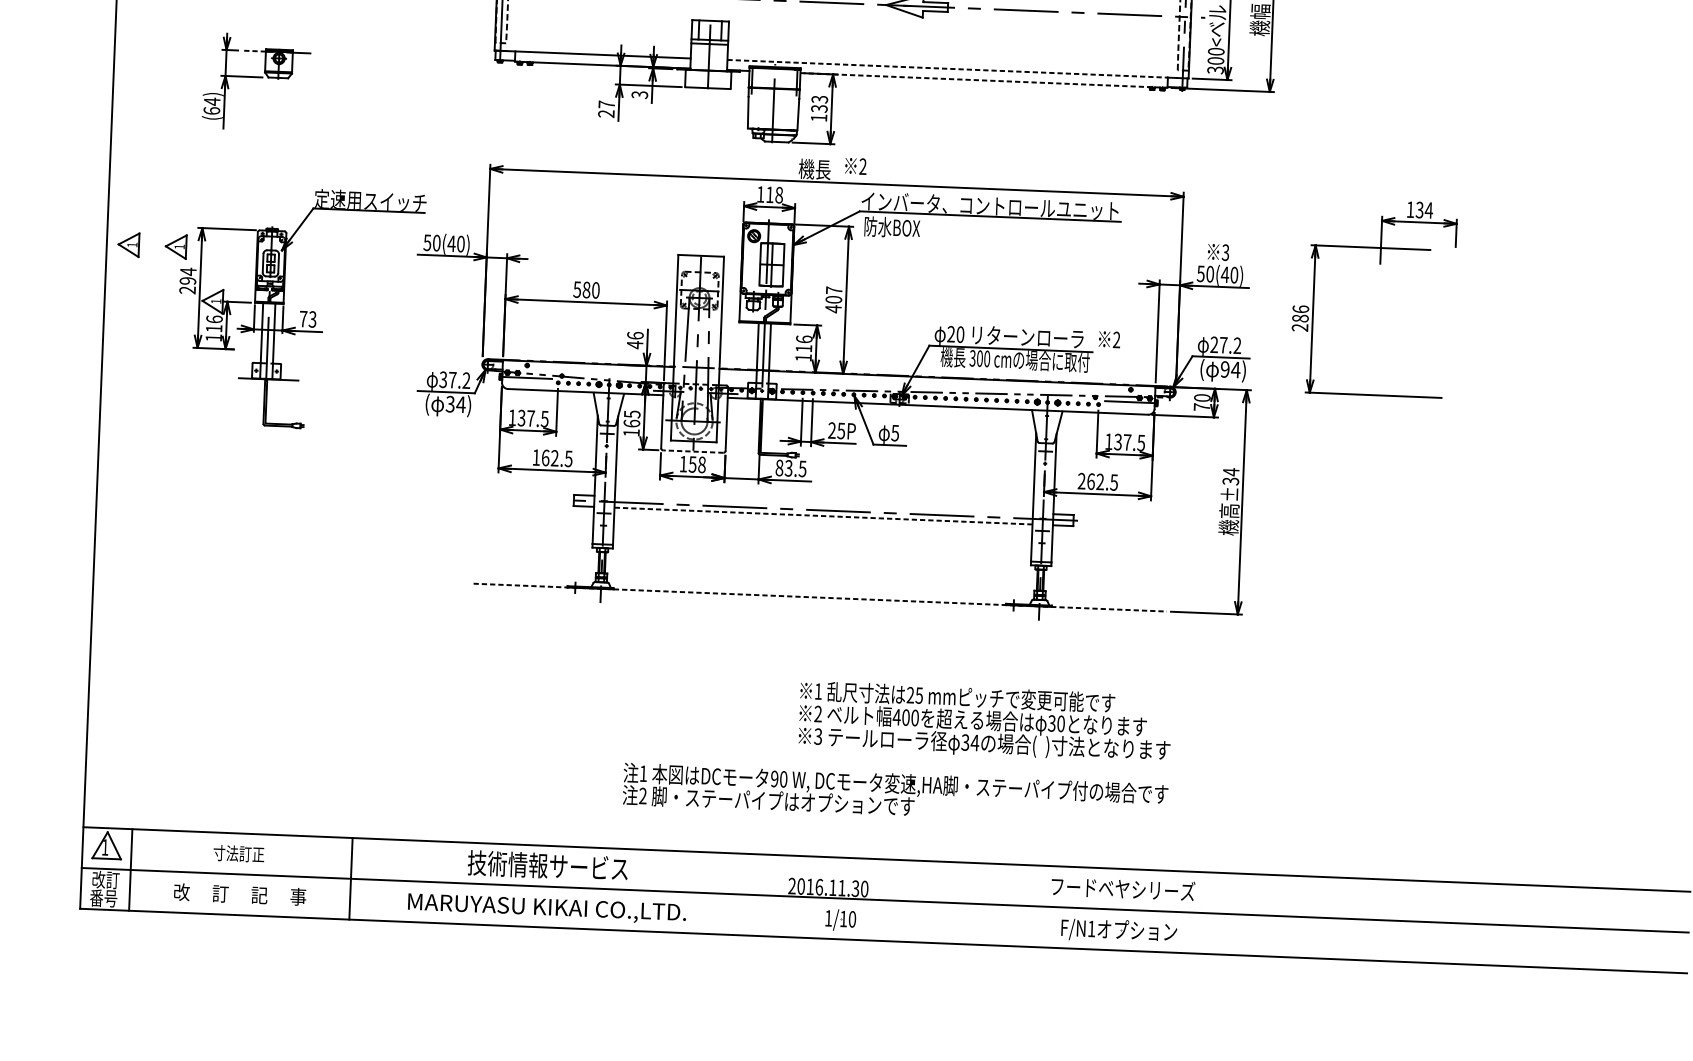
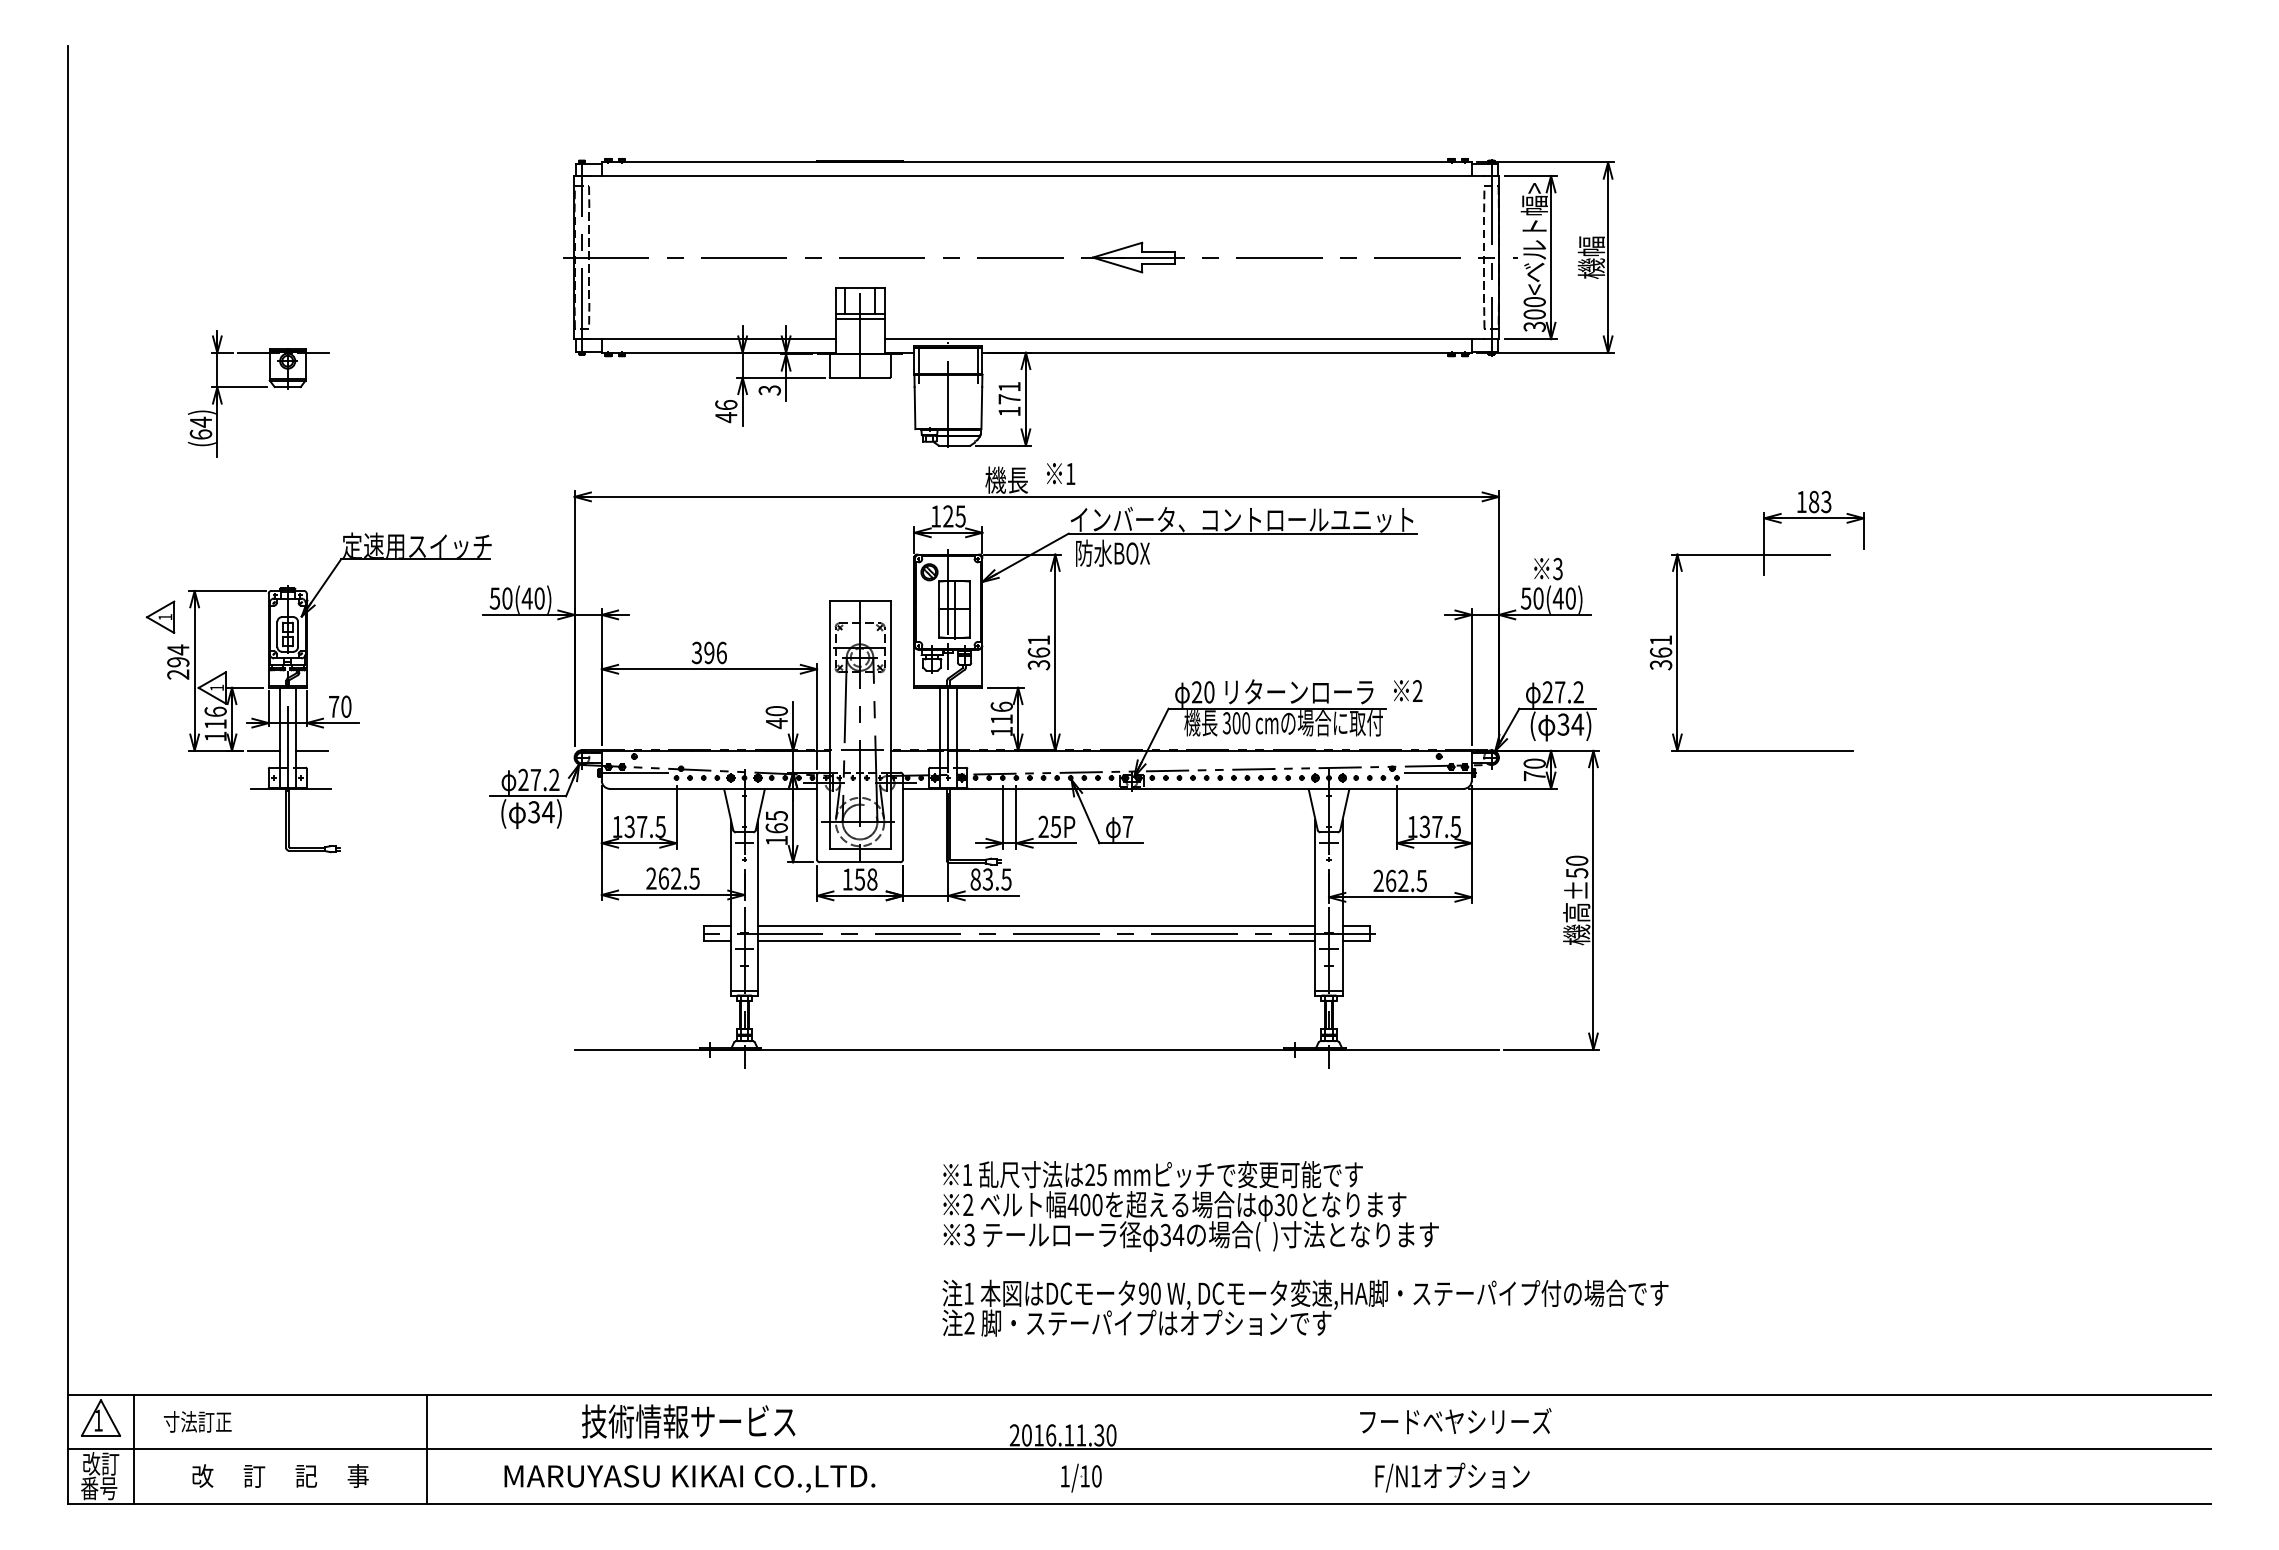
line: (253, 50) -> (253, 352), dashed -> solid
line: (947, 69) -> (1178, 339), dashed -> solid
line: (984, 80) -> (1227, 352), dashed -> solid
text: (819, 104) -> (1009, 393), 133 -> 171
text: (606, 109) -> (726, 411), 27 -> 46
text: (862, 166) -> (1070, 473), 2 -> 1
text: (774, 195) -> (954, 516), 118 -> 125
text: (1423, 209) -> (1819, 501), 134 -> 183
part: (128, 244) -> (97, 616), removed
text: (586, 289) -> (709, 652), 580 -> 396
text: (833, 299) -> (1038, 652), 407 -> 361
text: (1300, 318) -> (1660, 652), 286 -> 361
text: (312, 319) -> (346, 706), 73 -> 70
text: (635, 335) -> (776, 711), 46 -> 40
line: (249, 349) -> (263, 750), added
line: (285, 351) -> (311, 750), added
text: (1225, 369) -> (1563, 724), 94) -> 34)
text: (443, 380) -> (523, 780), 37.2 -> 27.2
text: (894, 433) -> (1127, 827), 5 -> 7
line: (692, 451) -> (859, 862), dashed -> solid
text: (536, 457) -> (651, 878), 162.5 -> 262.5
text: (1231, 476) -> (1577, 866), ±34 -> ±50
line: (823, 505) -> (1036, 926), added
line: (823, 516) -> (1036, 941), dashed -> solid
line: (820, 597) -> (1037, 1049), dashed -> solid
text: (984, 721) -> (1190, 1206), moved
text: (895, 794) -> (1305, 1307), moved
text: (238, 853) -> (197, 1421), moved

